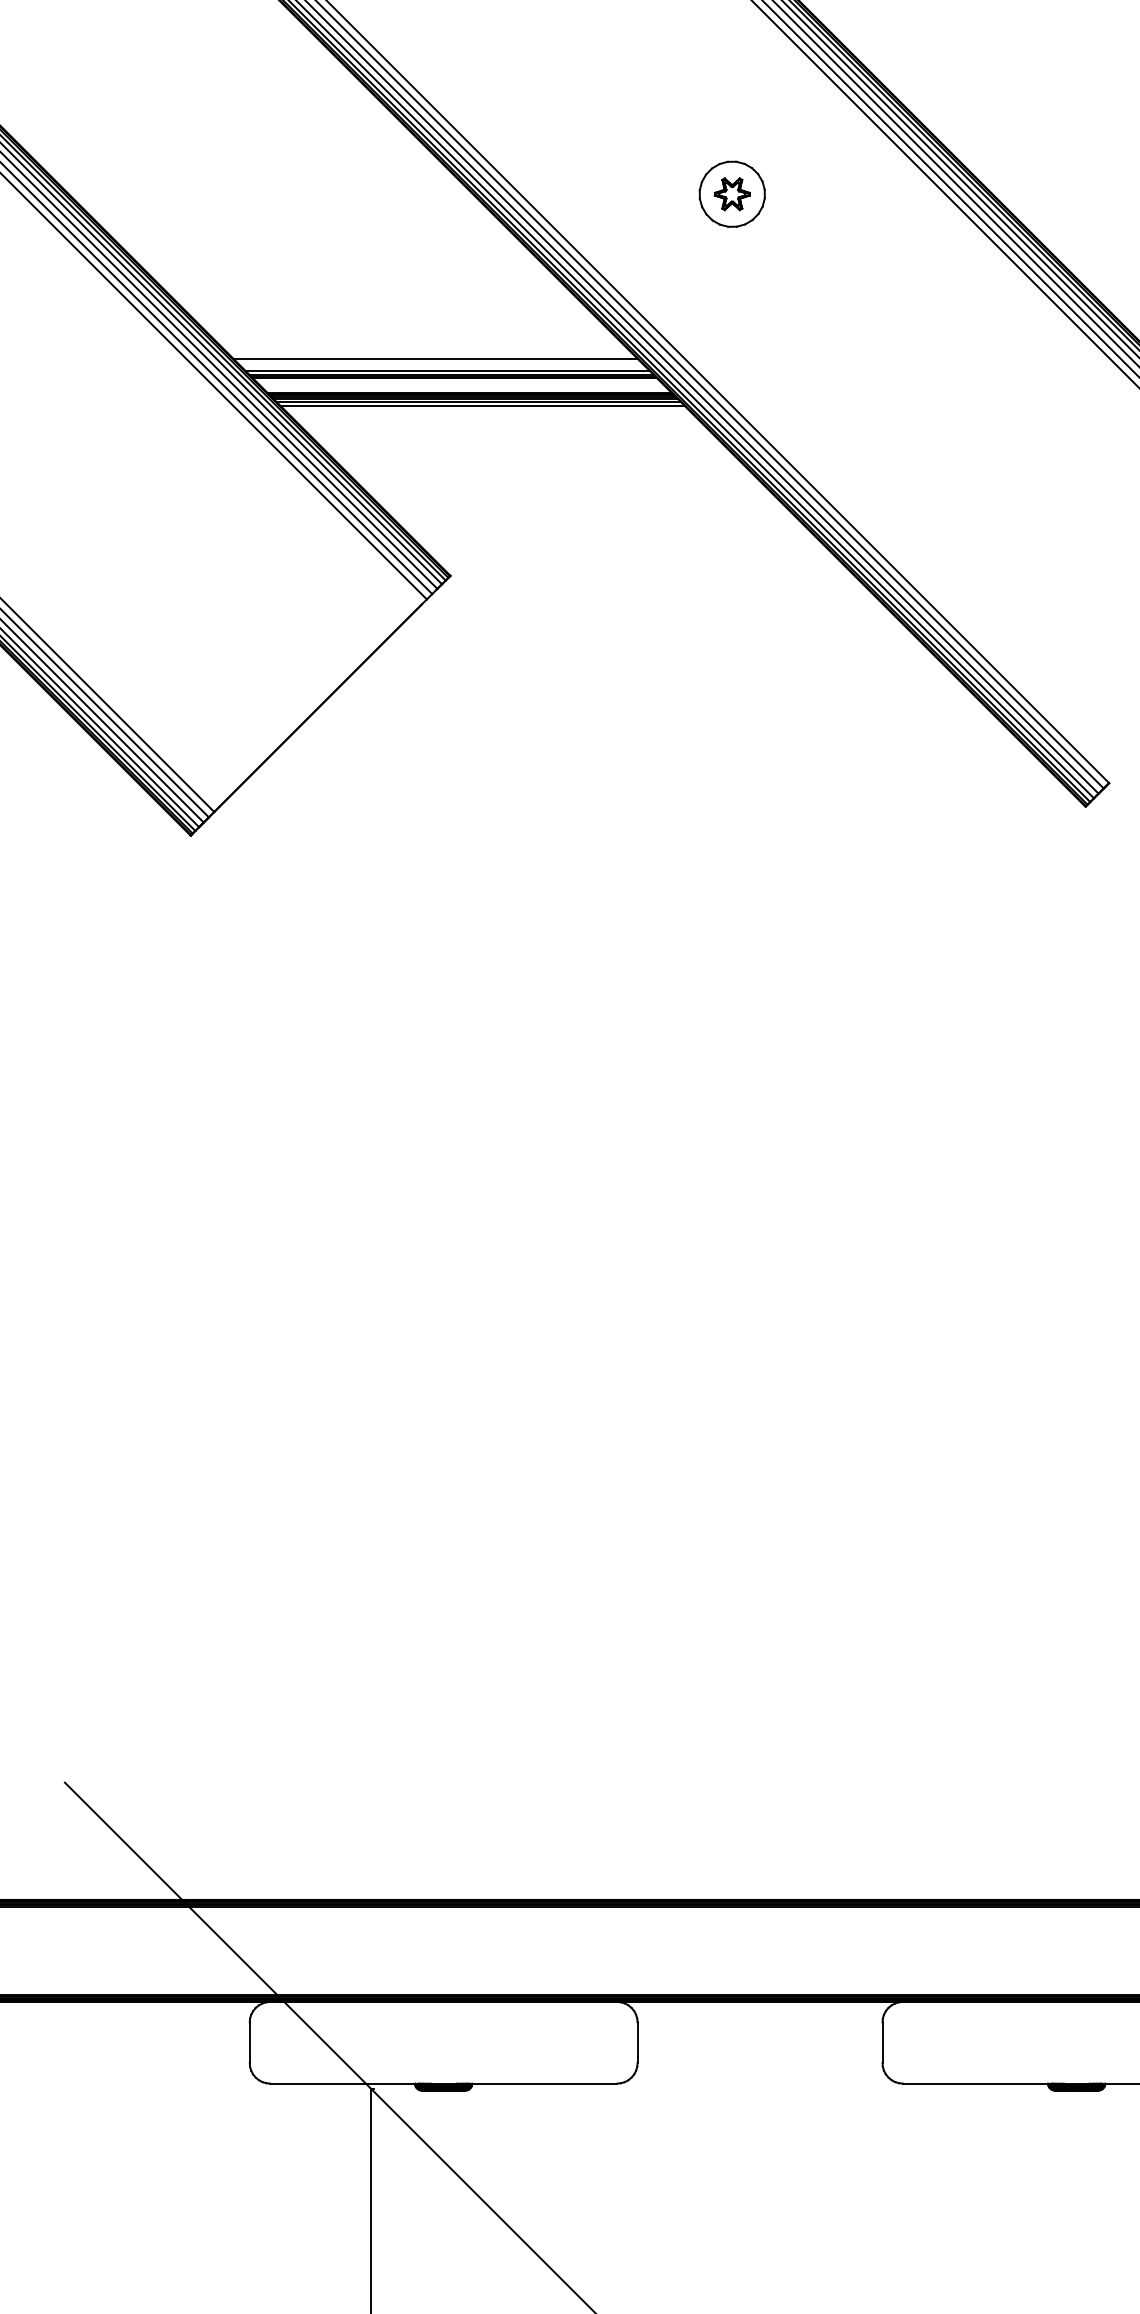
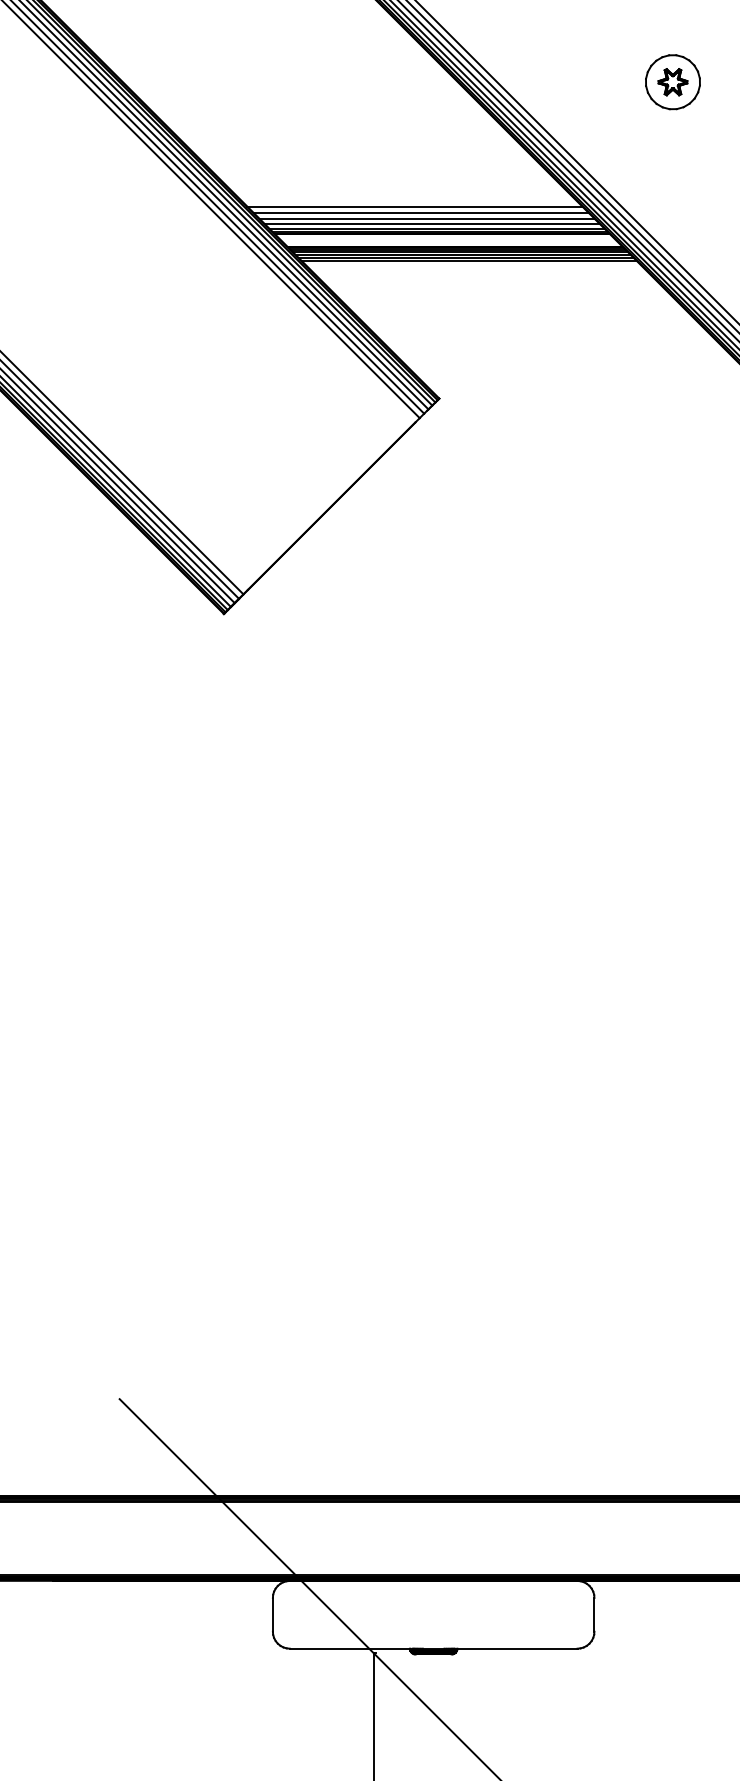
line: (421, 344) -> (415, 206), added
line: (428, 352) -> (421, 213), added
line: (442, 365) -> (432, 224), added
line: (486, 409) -> (469, 260), added

